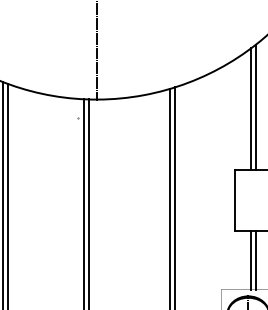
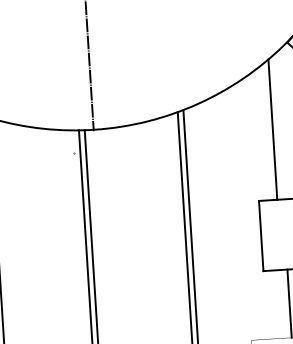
line: (256, 106) -> (278, 126), removed
line: (251, 259) -> (284, 303), removed

